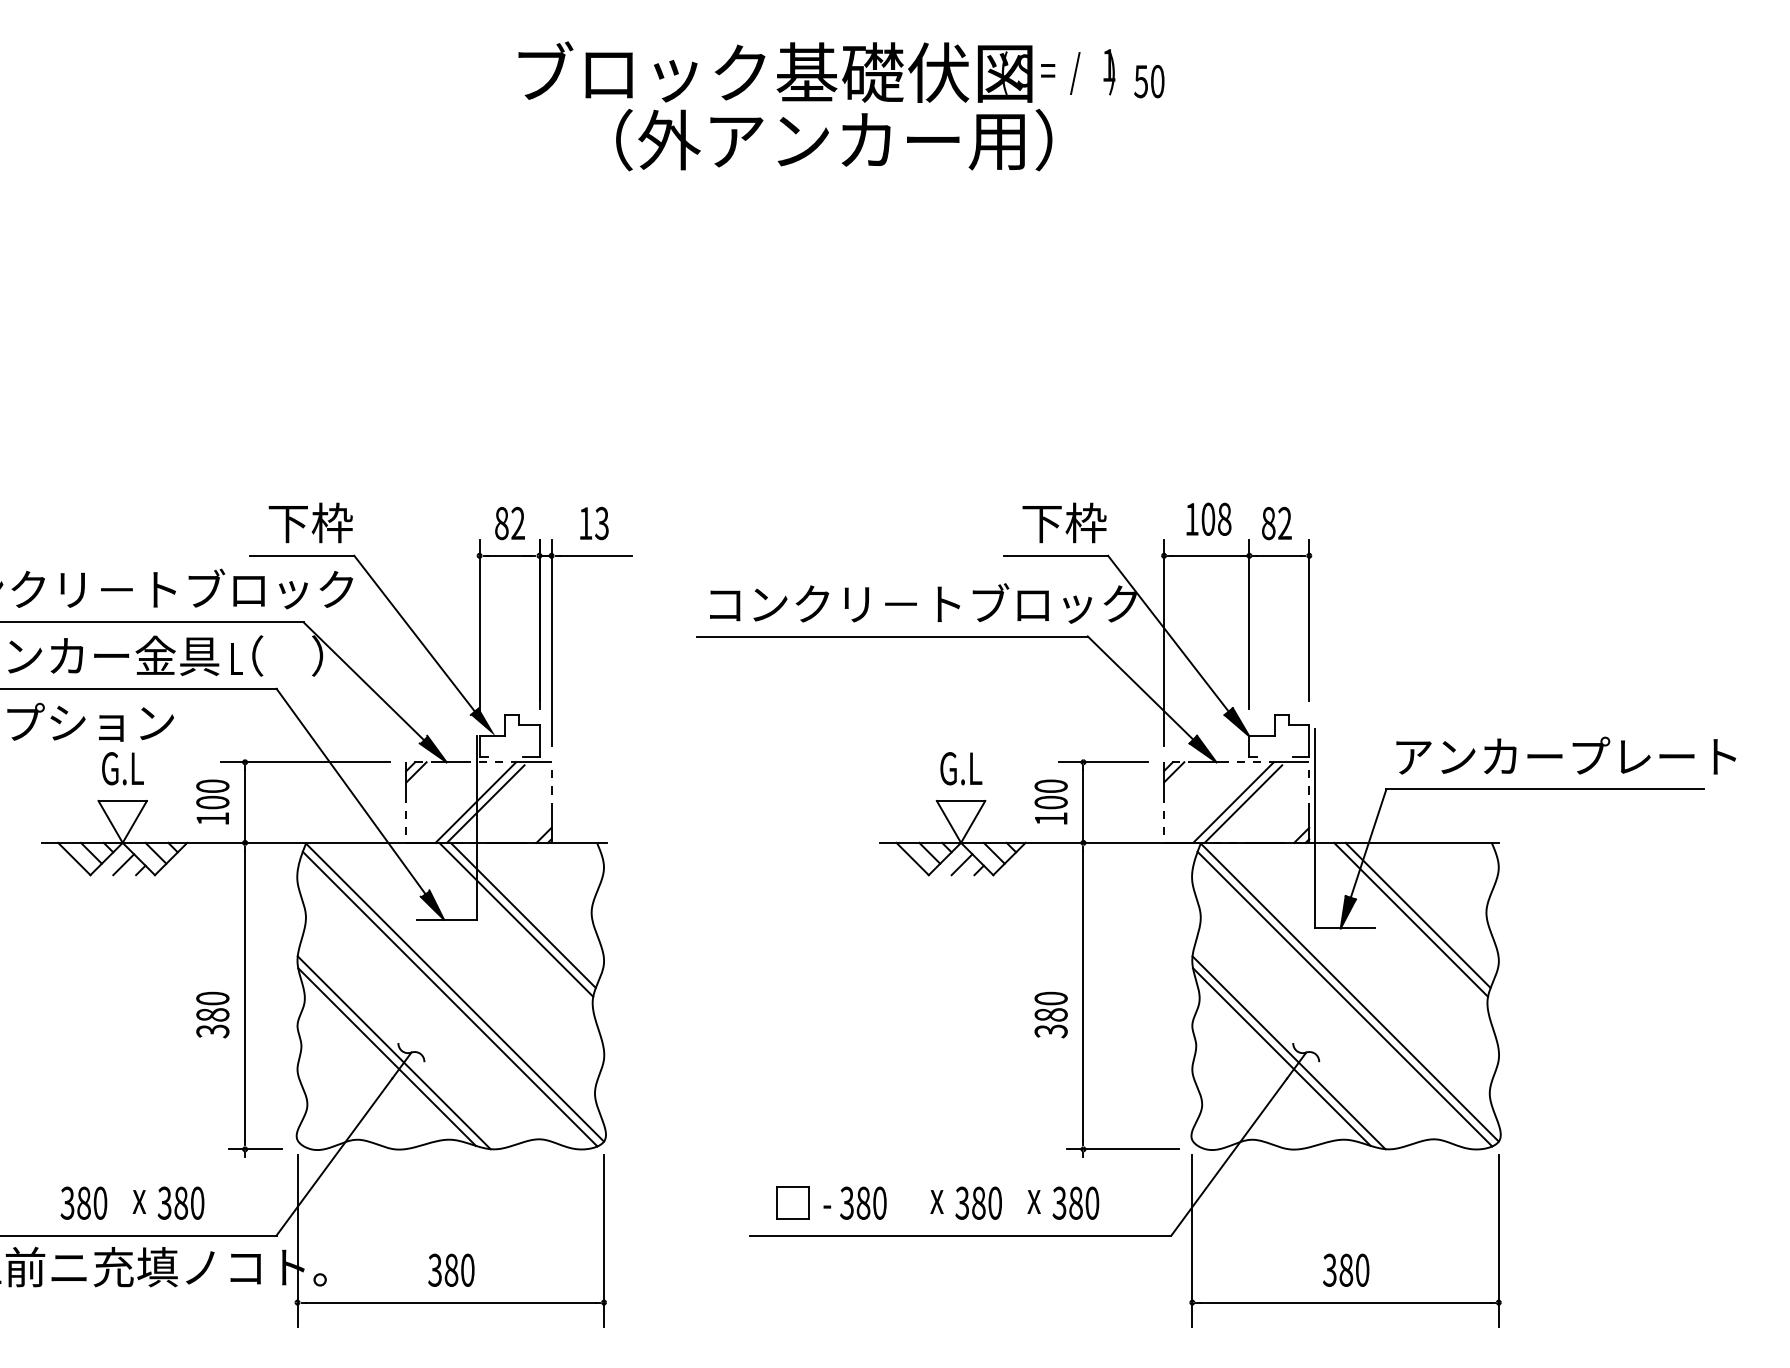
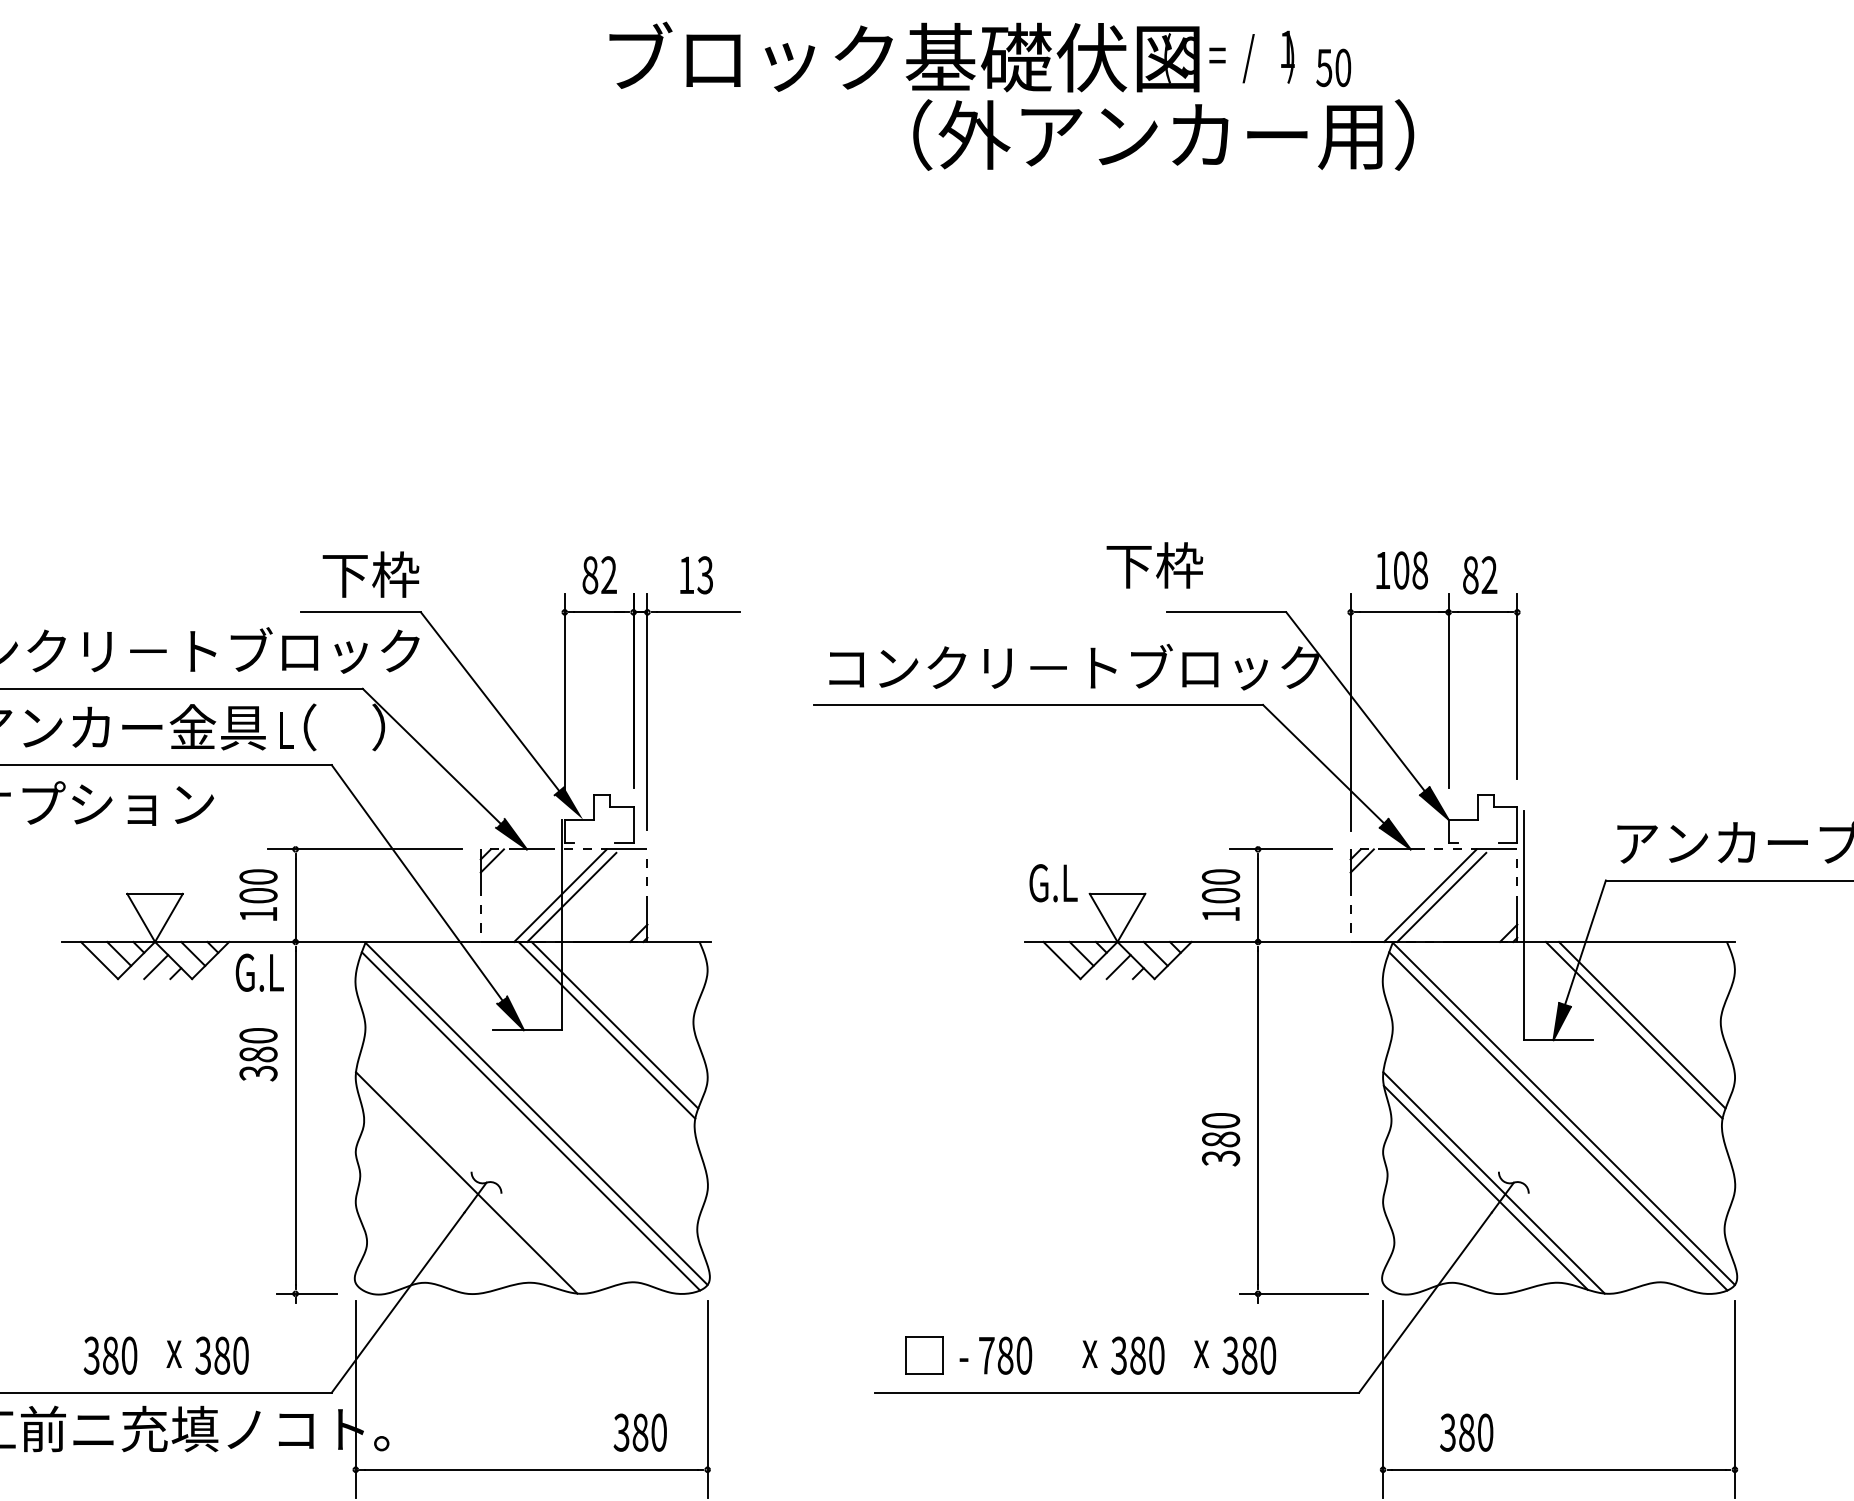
text: (834, 139) -> (1163, 134), moved
text: (1064, 522) -> (1154, 564), moved
text: (122, 768) -> (259, 972), moved
text: (961, 768) -> (1053, 882), moved
text: (212, 1014) -> (258, 1054), moved
line: (386, 1056) -> (457, 1187), removed
text: (846, 1202) -> (986, 1354), 380 -> 780
text: (451, 1269) -> (640, 1431), moved
text: (1346, 1269) -> (1467, 1431), moved

